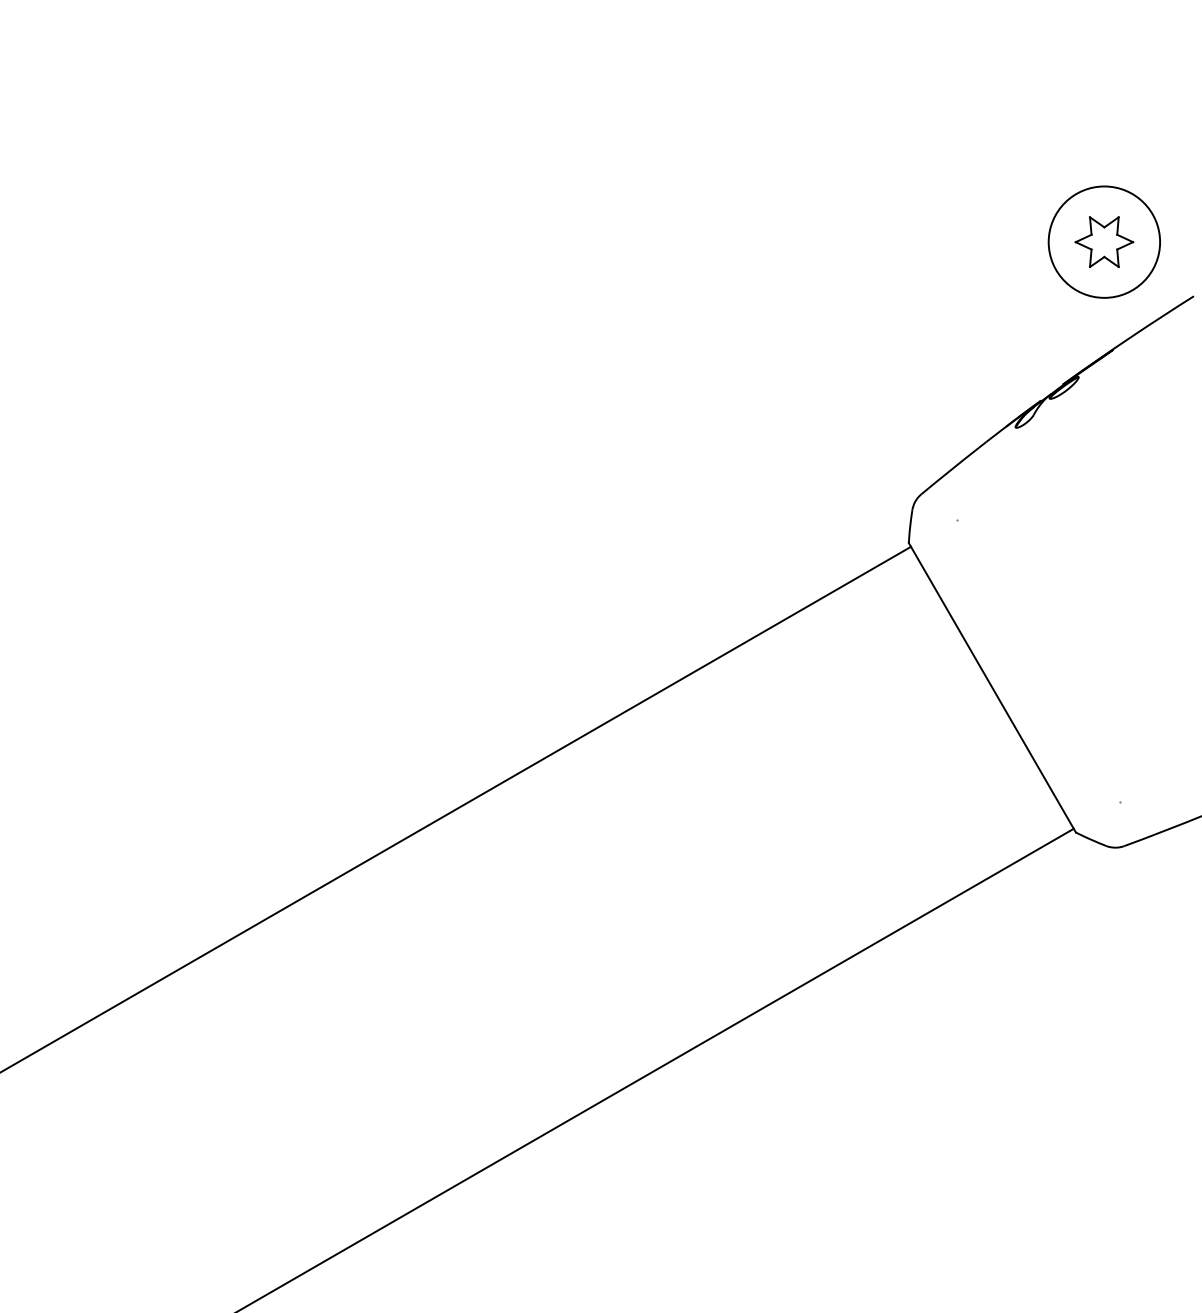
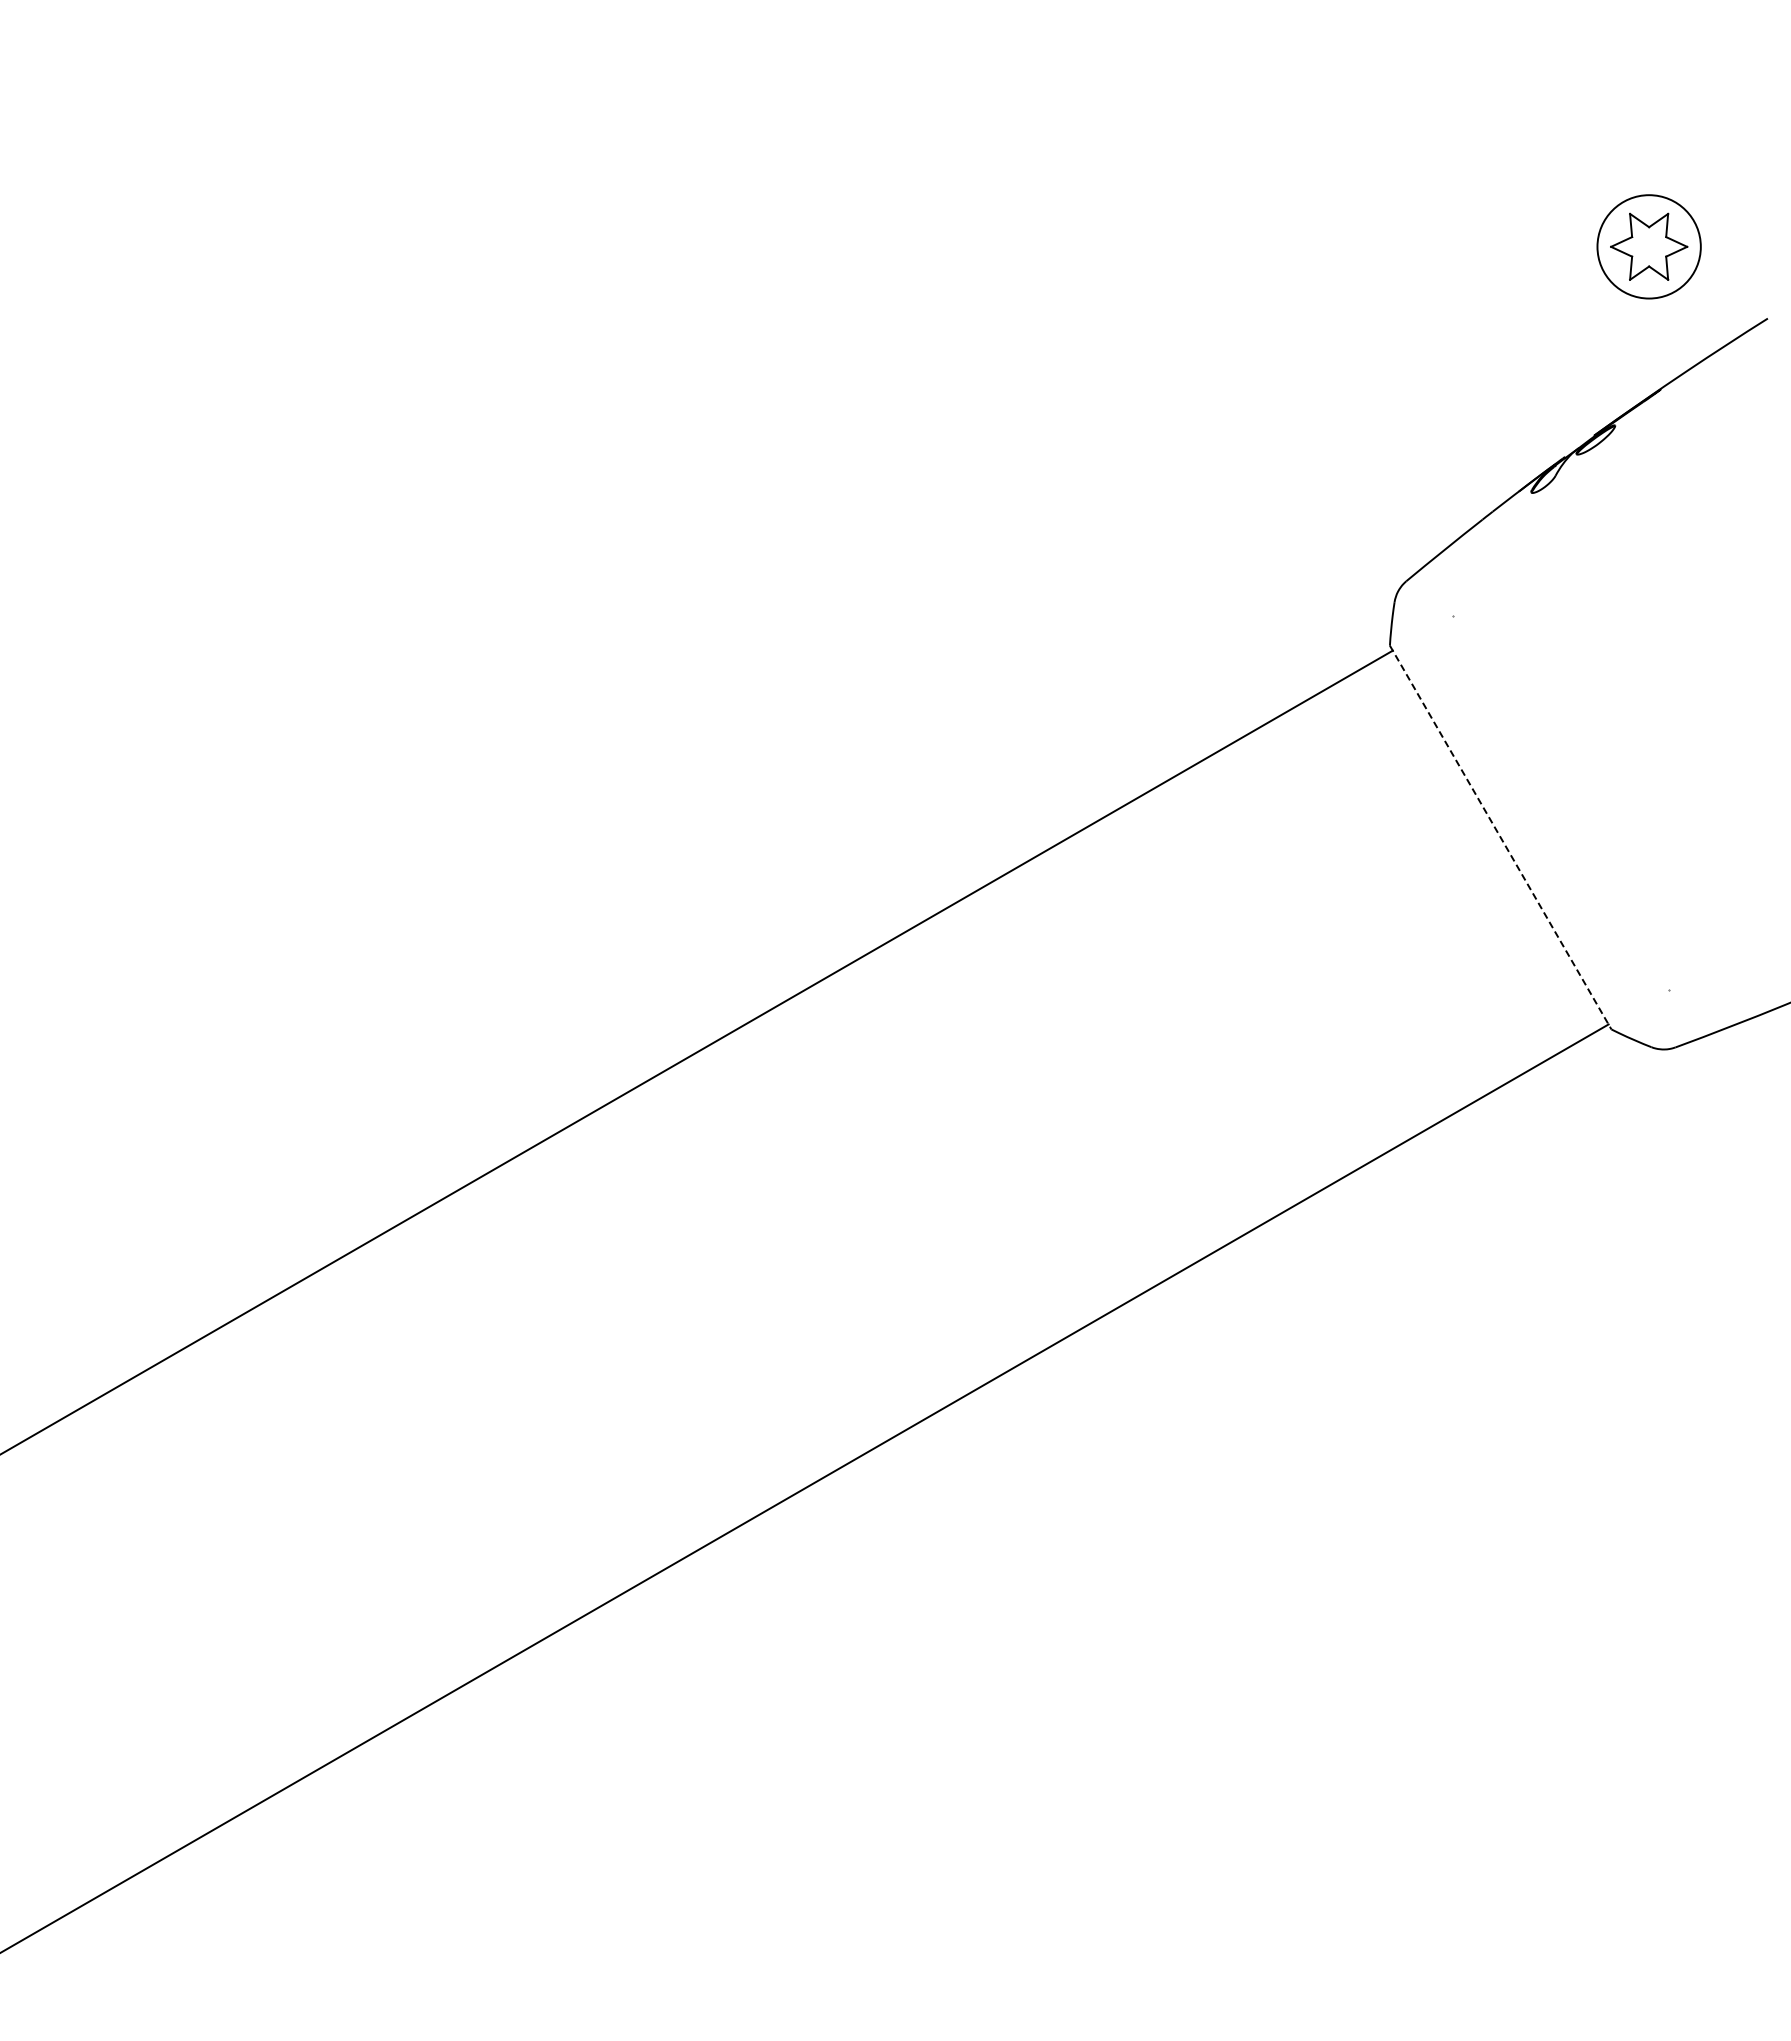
circle: (1104, 241) -> (1649, 246), size x0.7
line: (992, 687) -> (1500, 837), solid -> dashed

